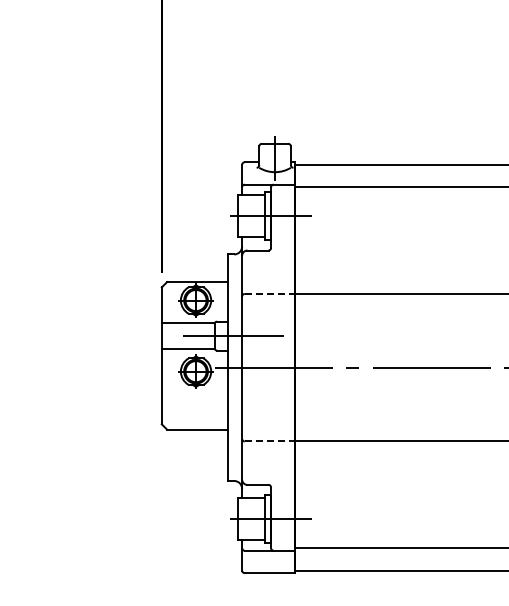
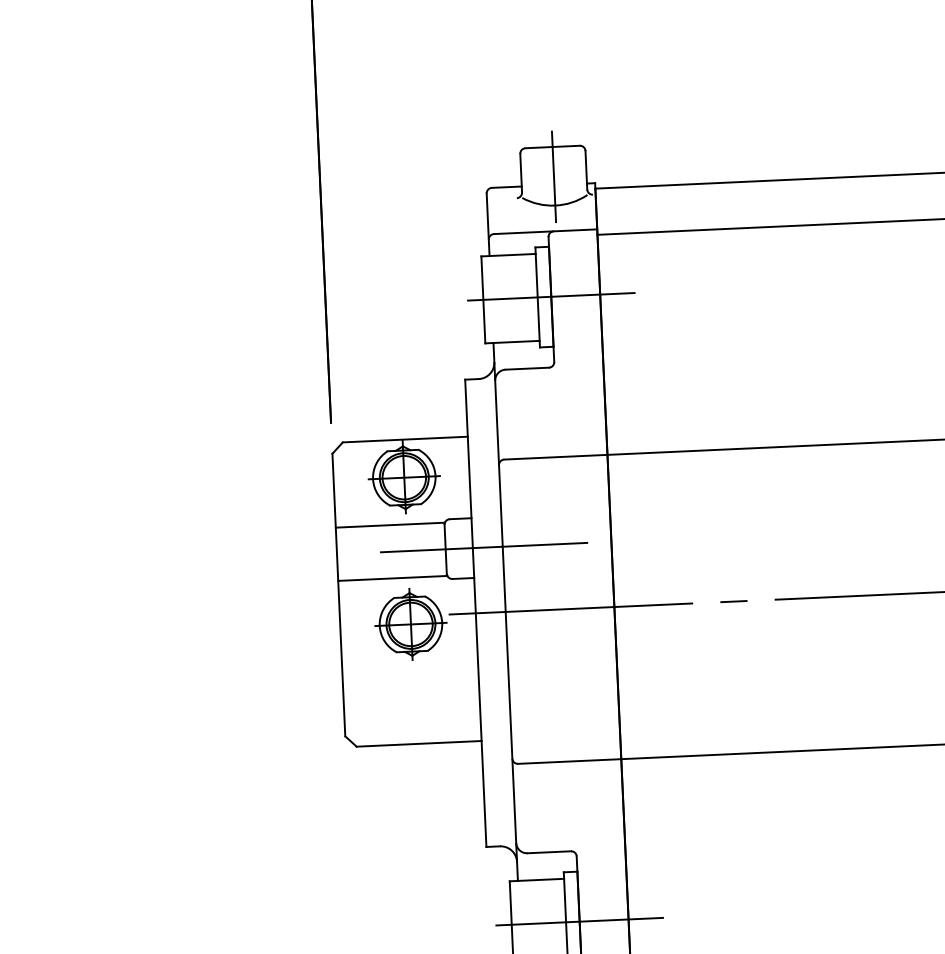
line: (270, 293) -> (557, 456), dashed -> solid
line: (270, 441) -> (571, 761), dashed -> solid

